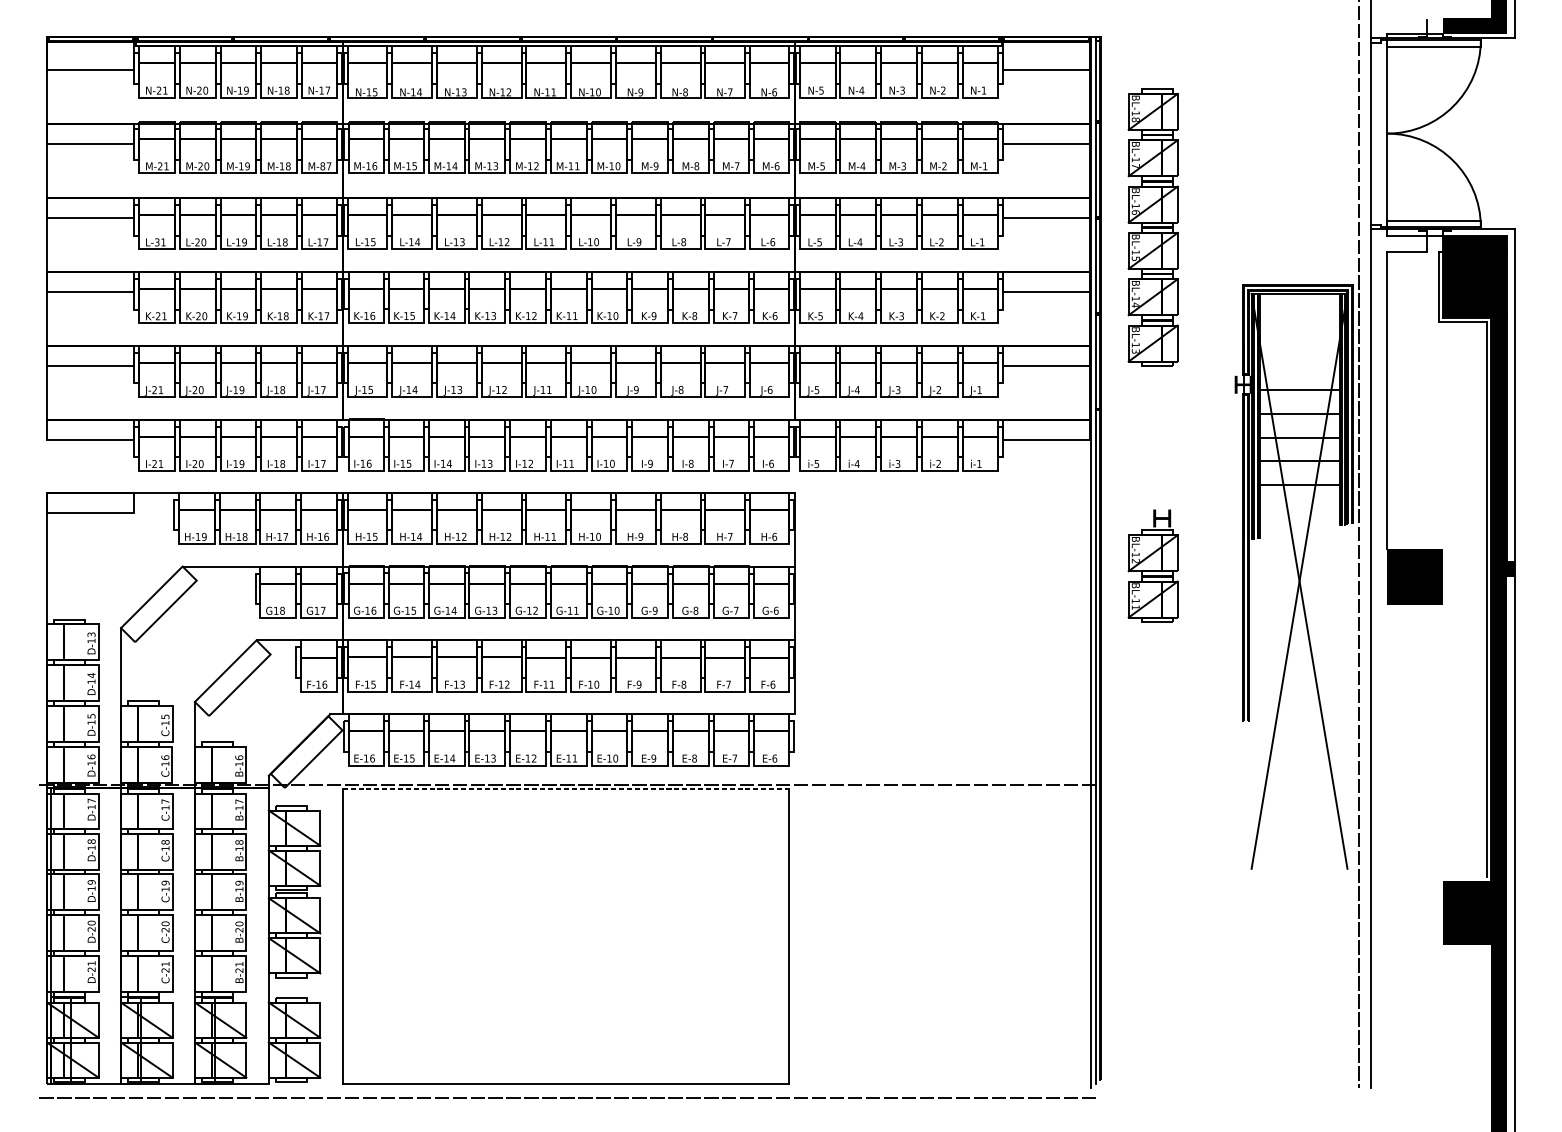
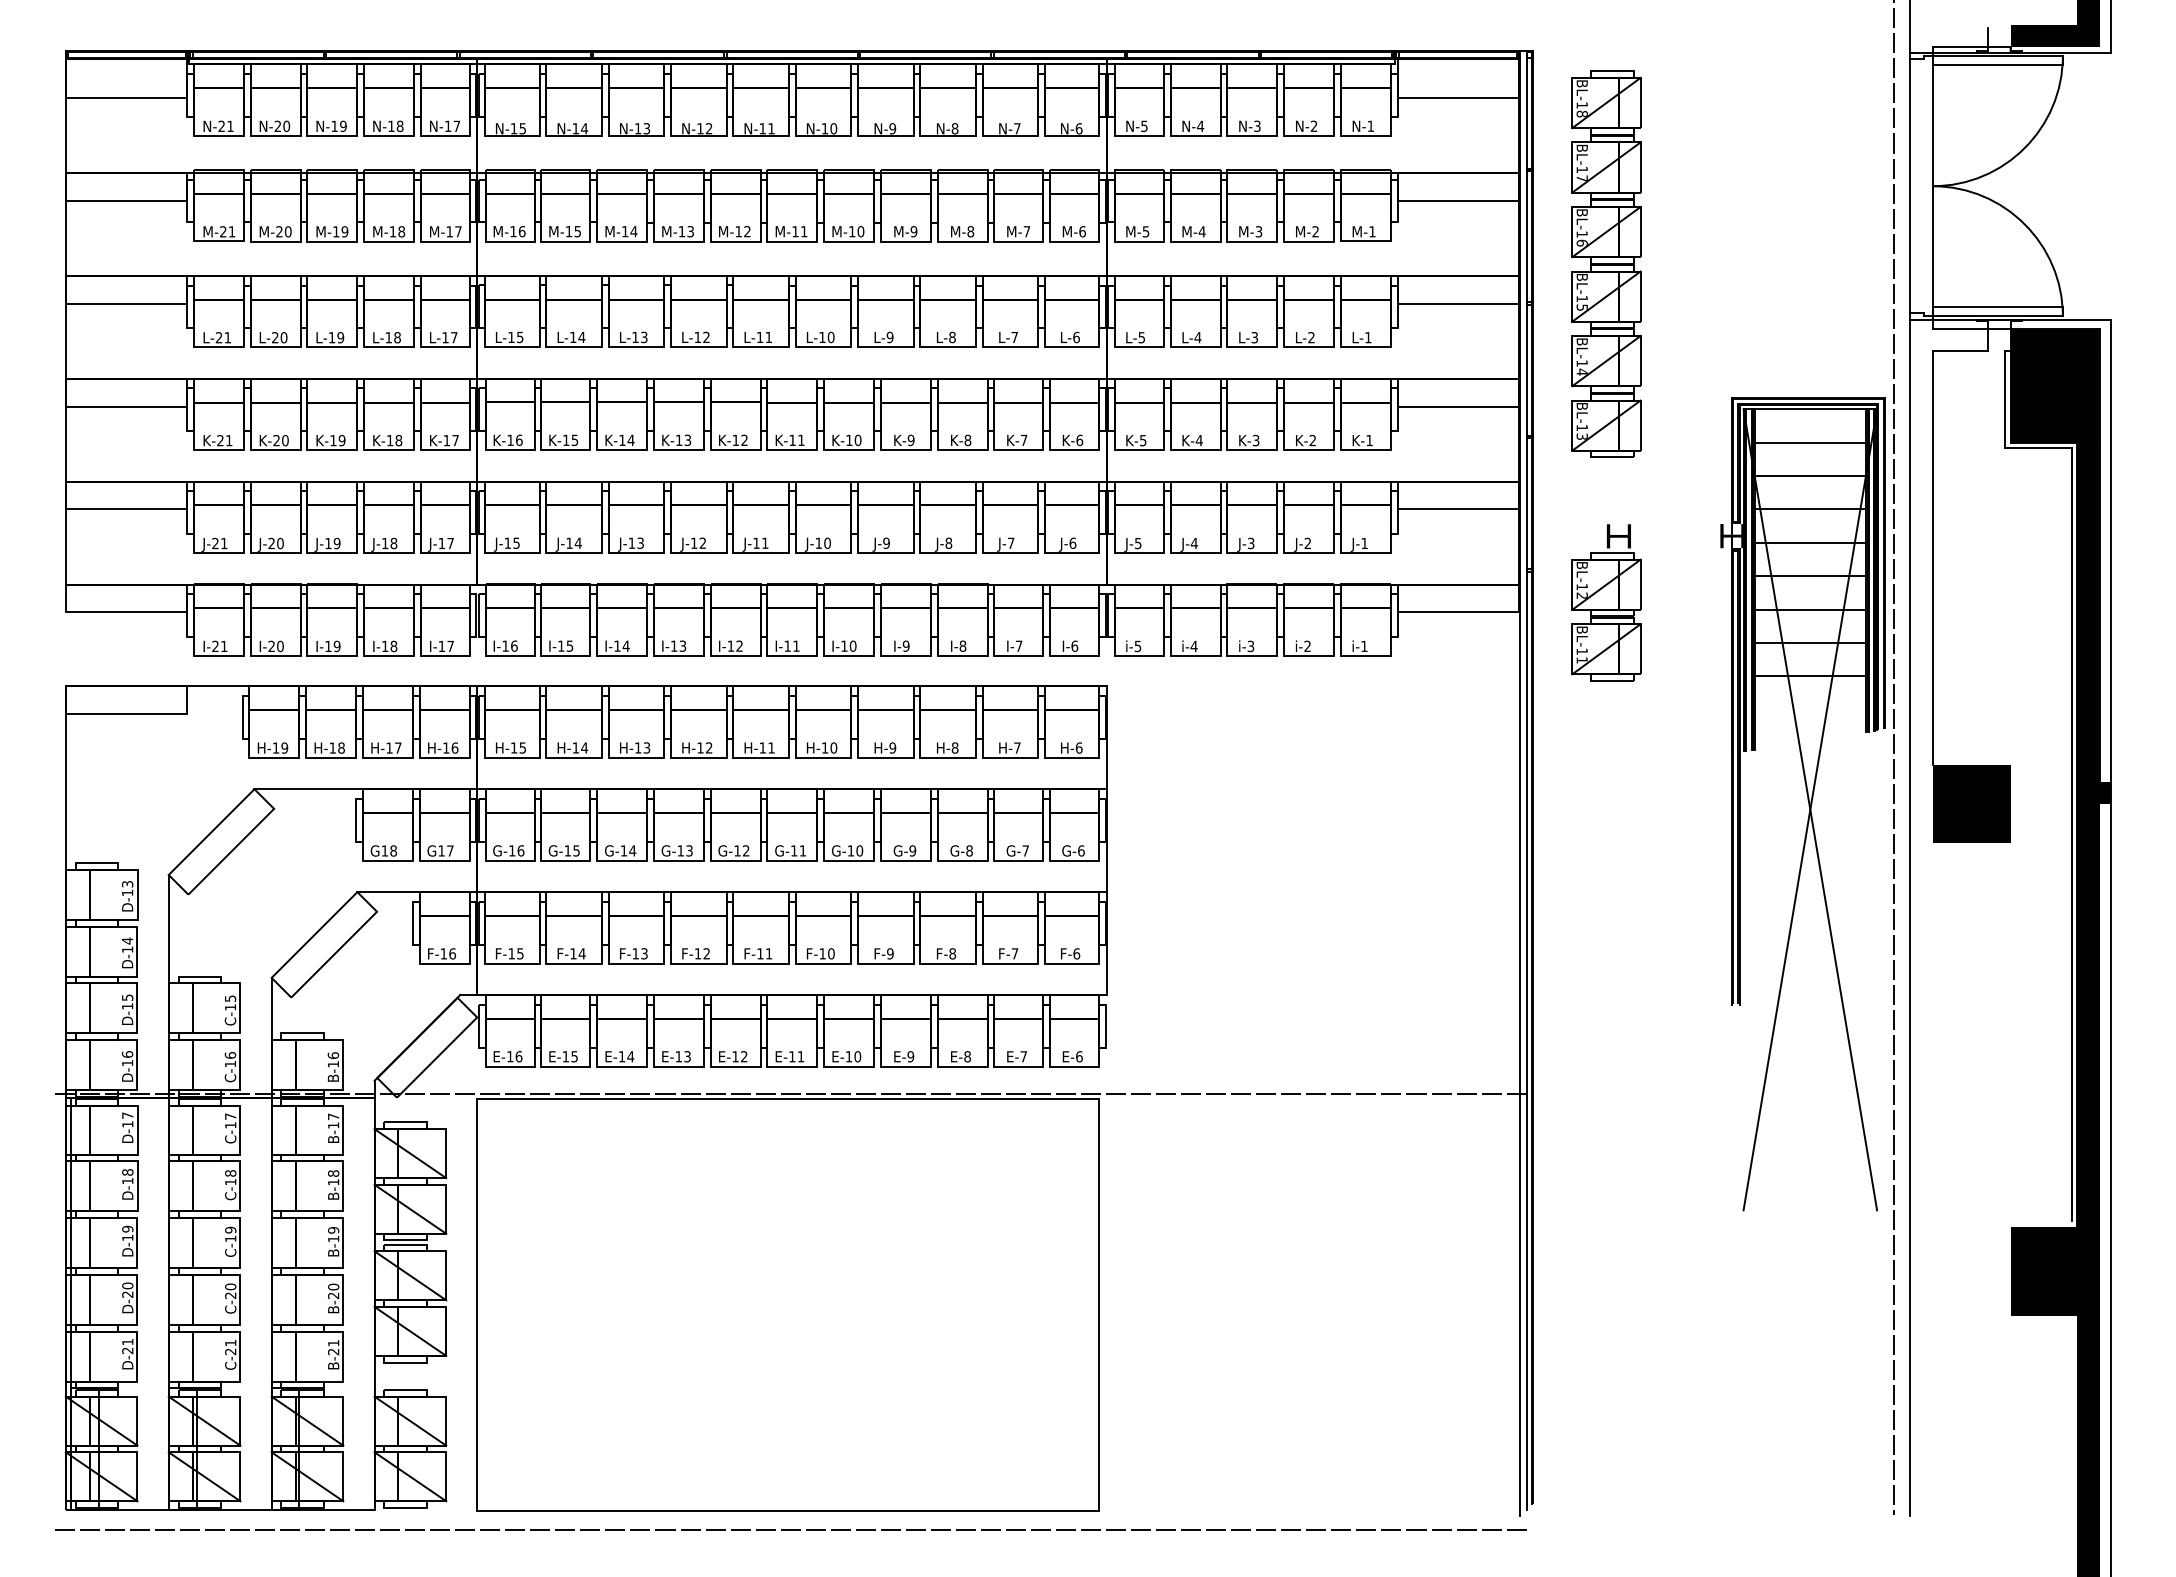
text: (322, 166) -> (449, 231), M-87 -> M-17
part: (1153, 227) -> (1606, 263), moved
text: (156, 242) -> (218, 338), L-31 -> L-21
line: (1298, 317) -> (1809, 442), added
line: (1298, 342) -> (1809, 476), added
line: (1298, 365) -> (1809, 509), added
text: (464, 537) -> (646, 748), H-12 -> H-13
part: (1153, 566) -> (1606, 602), moved
line: (565, 789) -> (788, 1099), dashed -> solid

